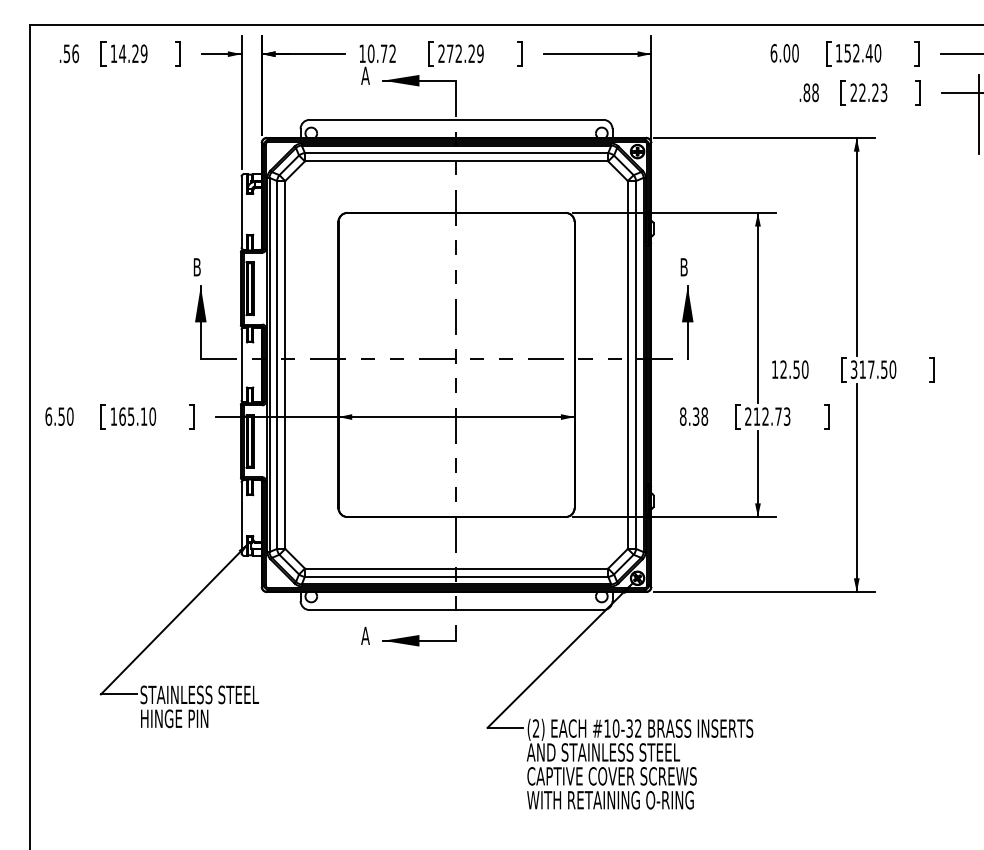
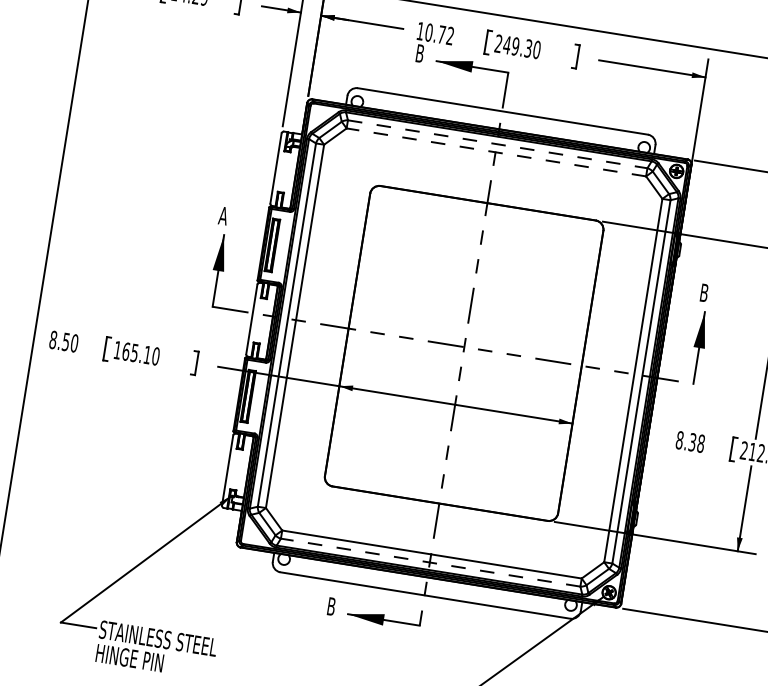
text: (464, 53) -> (521, 47), 272.29 -> 249.30
text: (365, 75) -> (420, 53), A -> B
line: (456, 153) -> (497, 144), solid -> dashed
line: (456, 161) -> (496, 152), solid -> dashed
text: (196, 267) -> (222, 216), B -> A
text: (48, 416) -> (53, 339), 6.50 -> 8.50
line: (456, 576) -> (430, 562), solid -> dashed
text: (365, 635) -> (331, 606), A -> B

